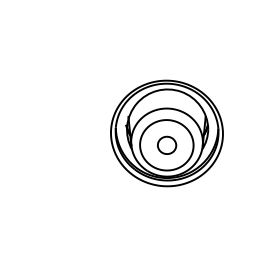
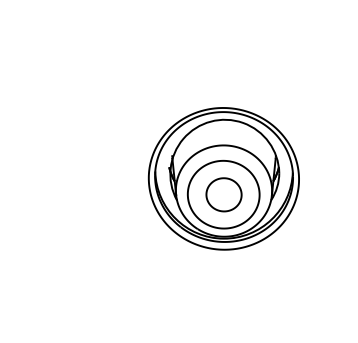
part: (166, 145) -> (223, 194), size x1.43

